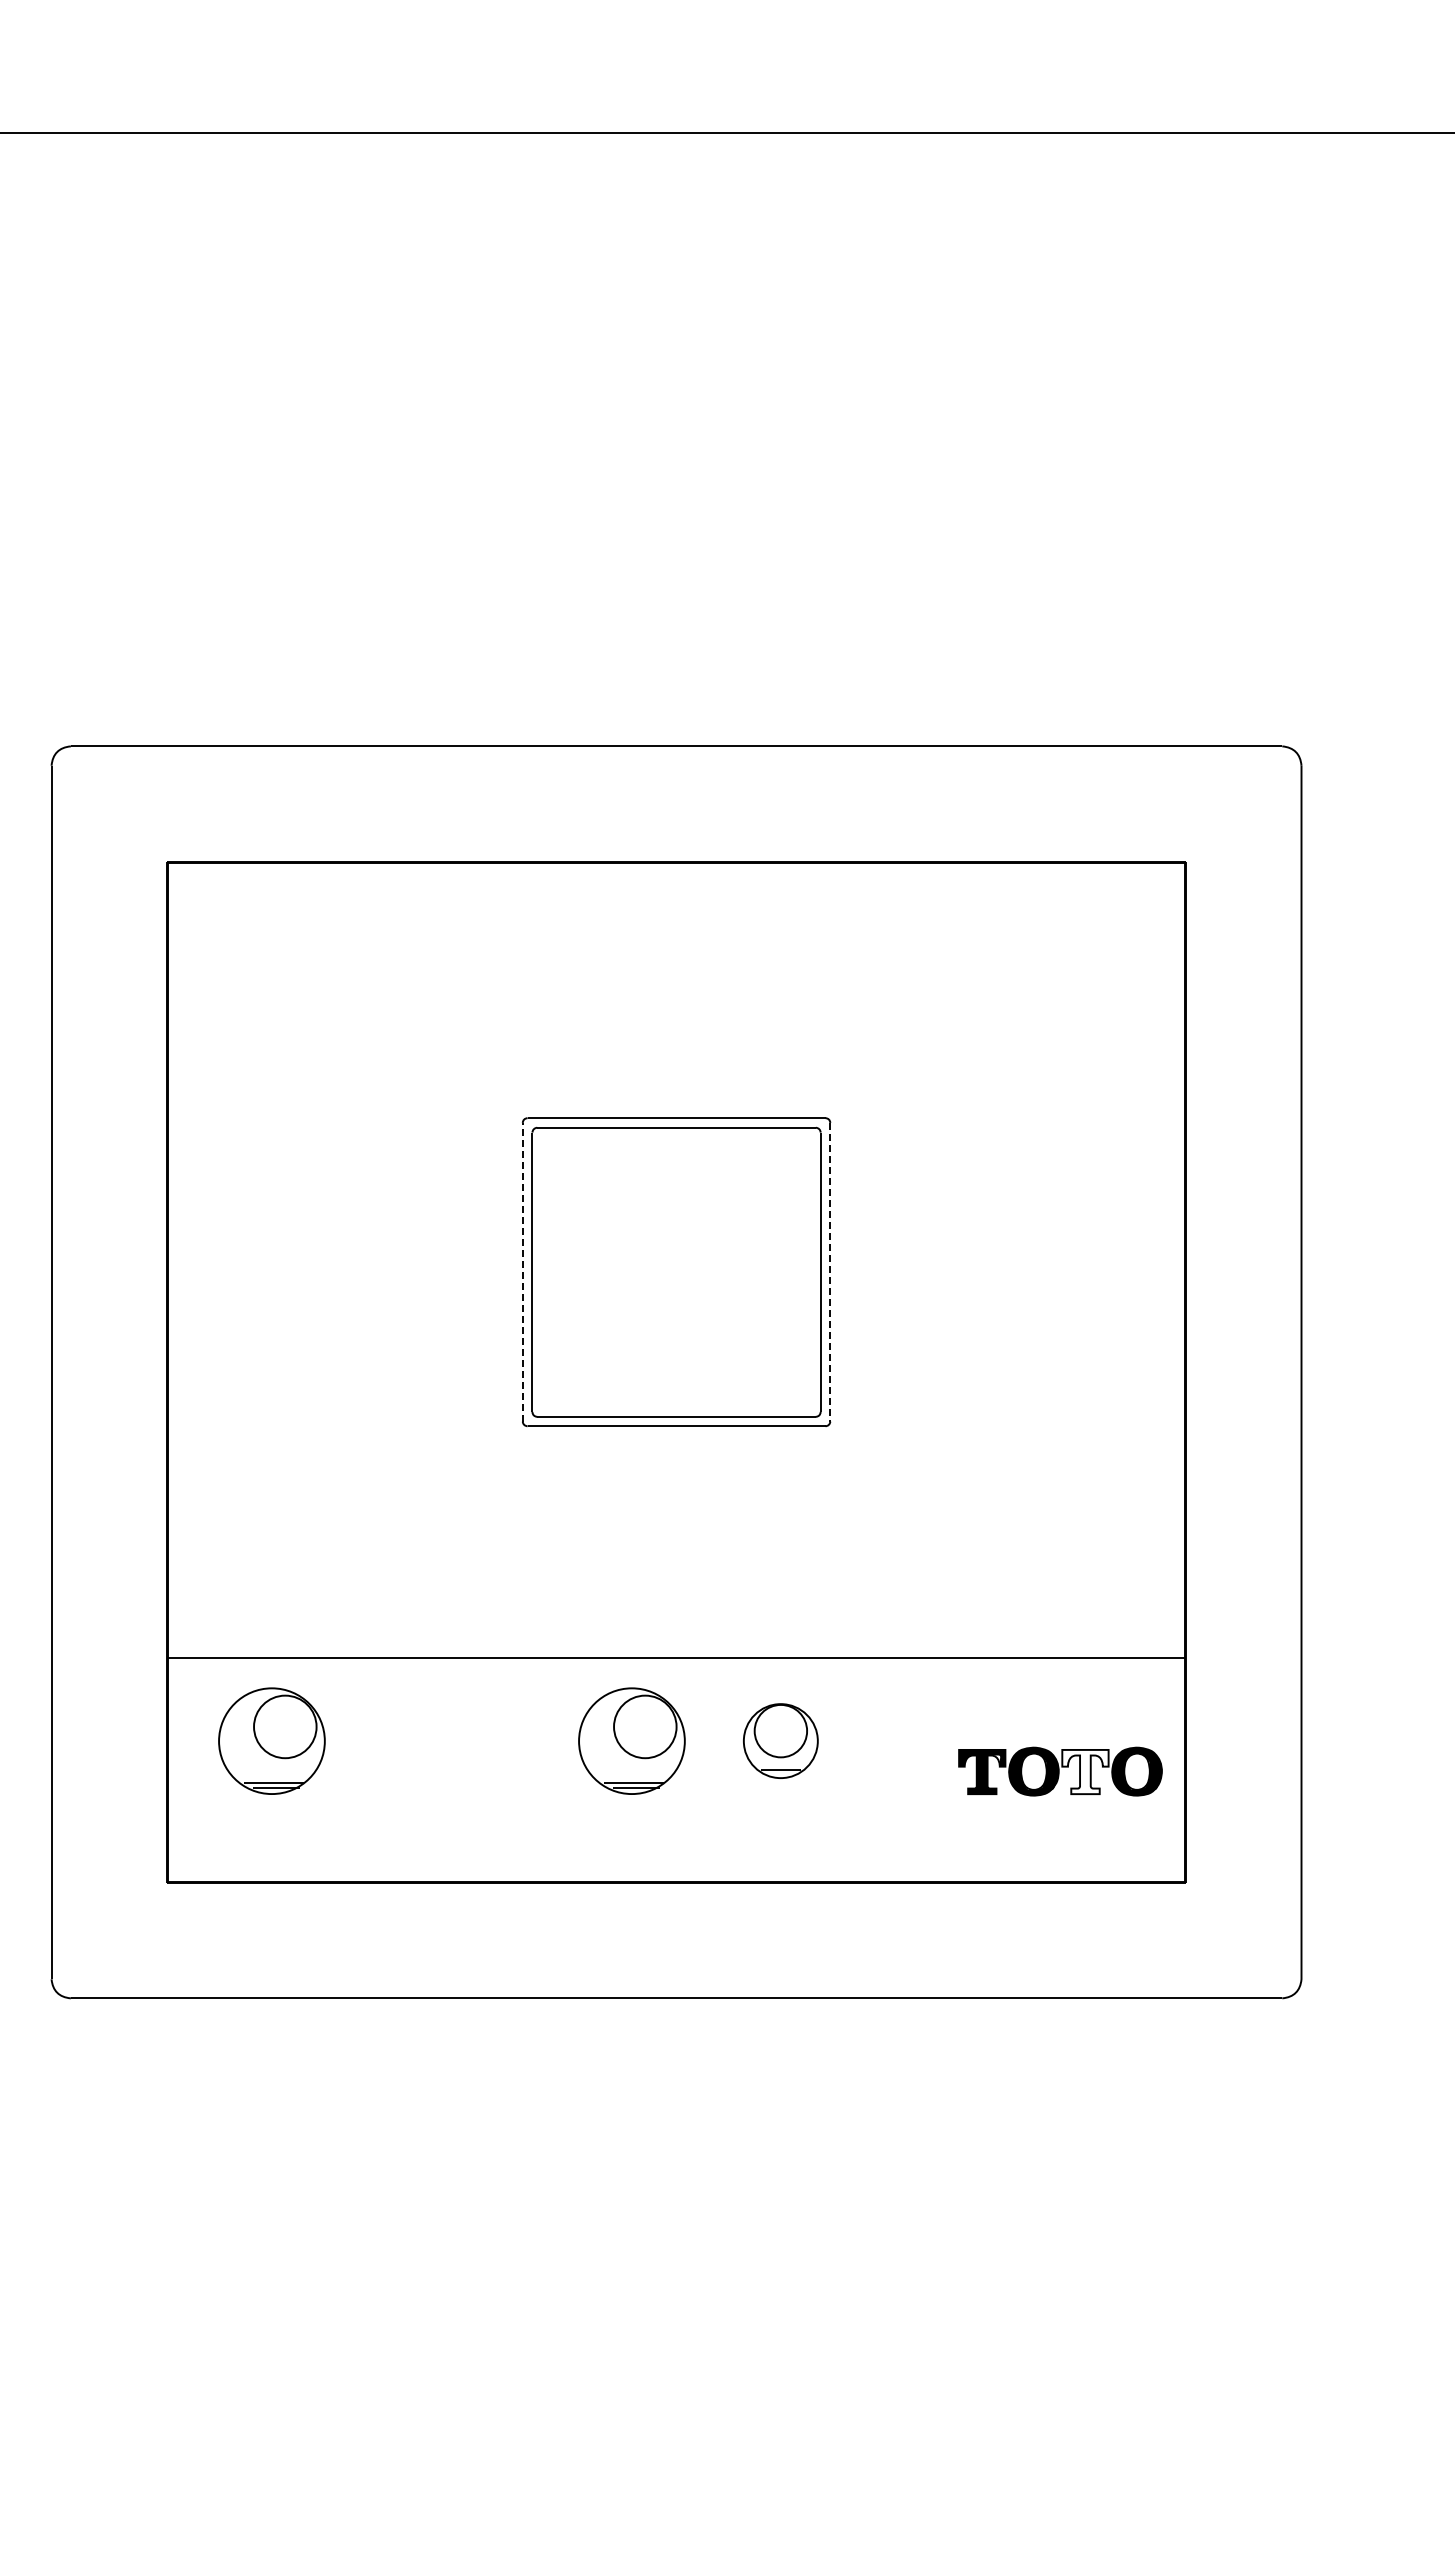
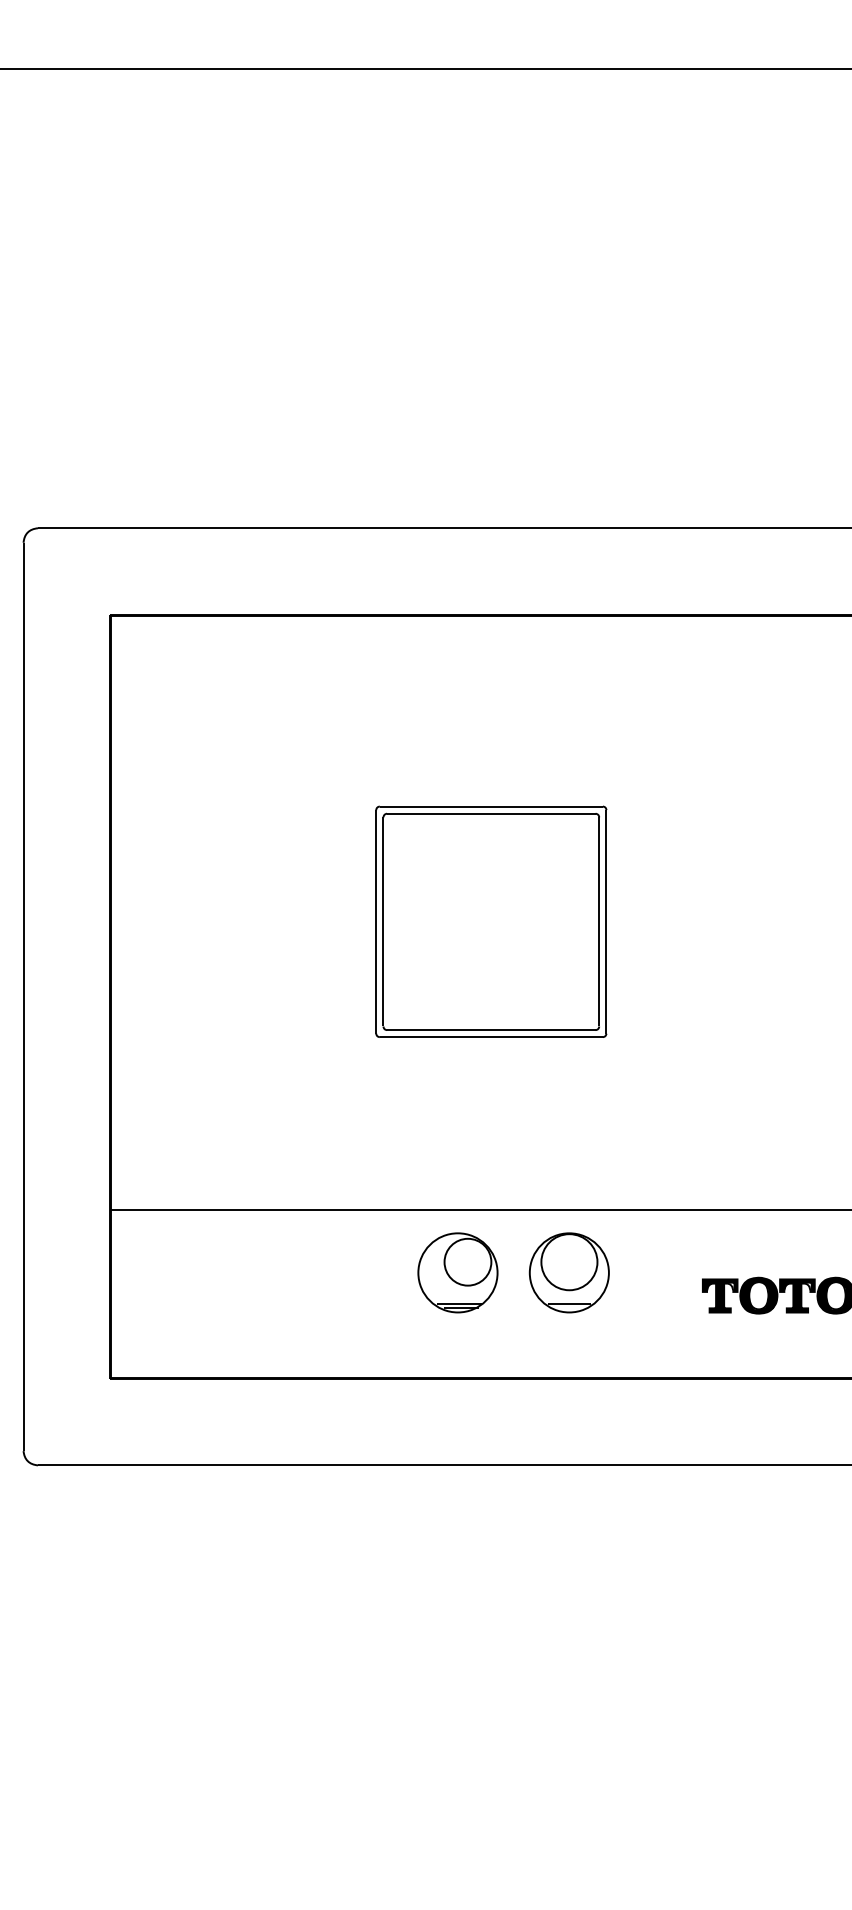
line: (522, 1271) -> (376, 921), dashed -> solid
line: (830, 1272) -> (606, 922), dashed -> solid
part: (271, 1740) -> (188, 1272), removed
part: (780, 1740) -> (569, 1272), size x1.43
fill: (1085, 1771) -> (797, 1295), added

